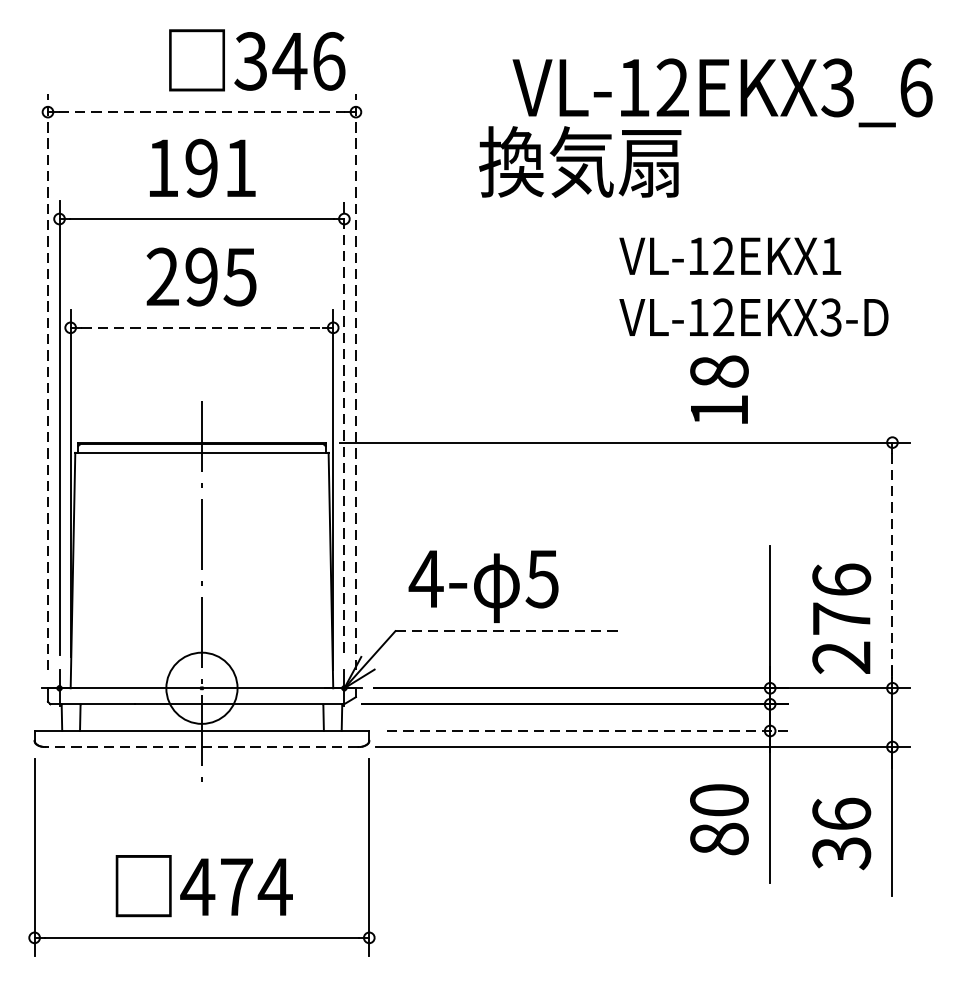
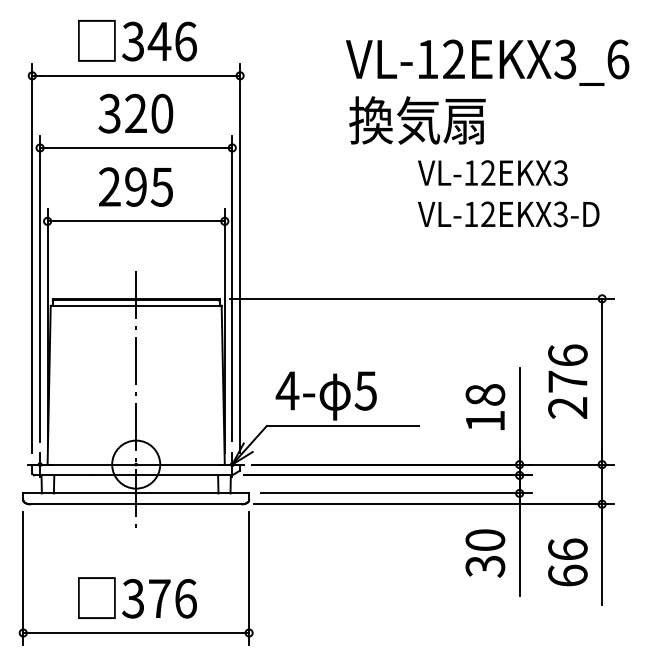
text: (257, 59) -> (137, 40), moved
line: (202, 111) -> (136, 75), dashed -> solid
text: (580, 162) -> (417, 120), moved
text: (200, 167) -> (135, 113), 191 -> 320
text: (830, 255) -> (560, 172), VL-12EKX1 -> VL-12EKX3
line: (202, 328) -> (136, 221), dashed -> solid
line: (48, 381) -> (32, 257), dashed -> solid
line: (356, 381) -> (240, 257), dashed -> solid
text: (719, 388) -> (485, 406), moved
line: (344, 425) -> (232, 287), dashed -> solid
line: (892, 565) -> (602, 381), dashed -> solid
text: (841, 618) -> (567, 381), moved
line: (509, 631) -> (343, 426), dashed -> solid
line: (587, 731) -> (396, 493), dashed -> solid
line: (202, 747) -> (136, 504), dashed -> solid
text: (719, 839) -> (485, 566), 80 -> 30
text: (841, 852) -> (567, 575), 36 -> 66
text: (236, 886) -> (159, 598), 474 -> 376

